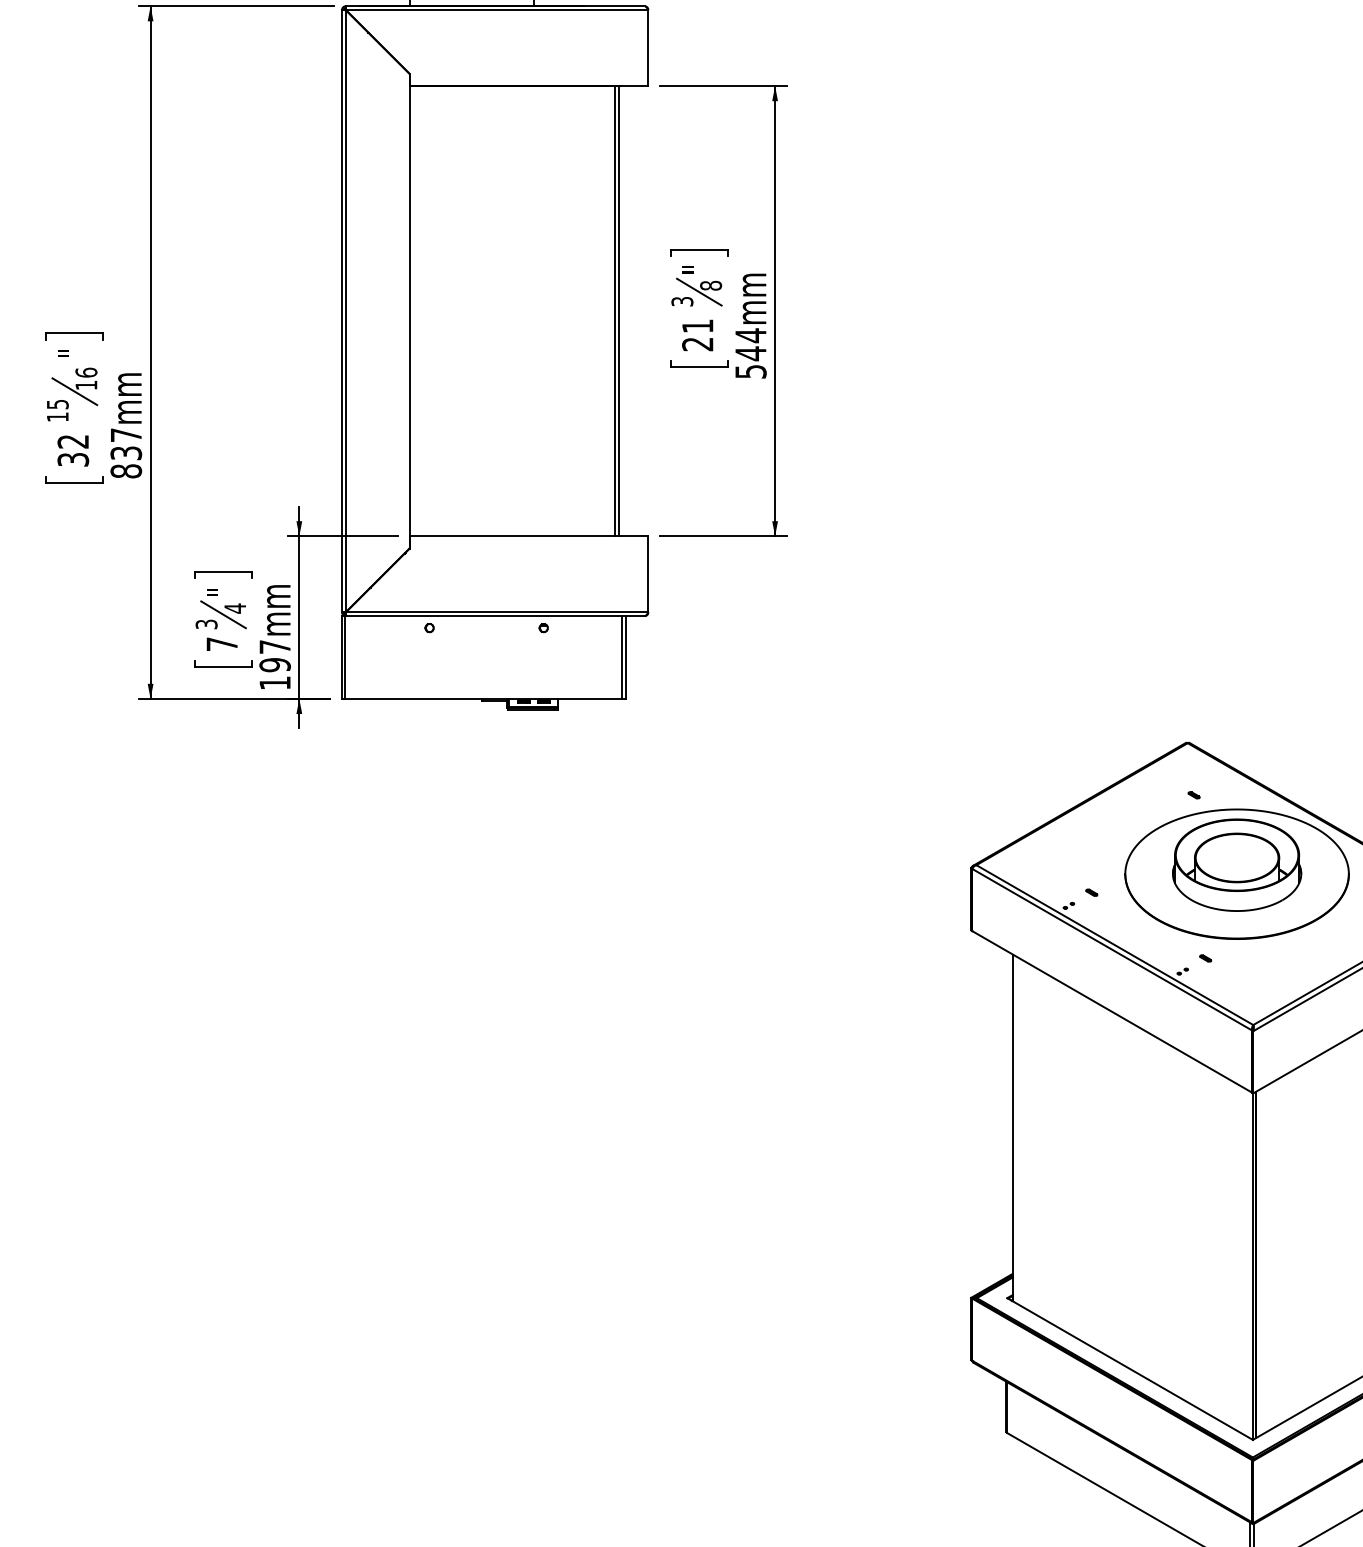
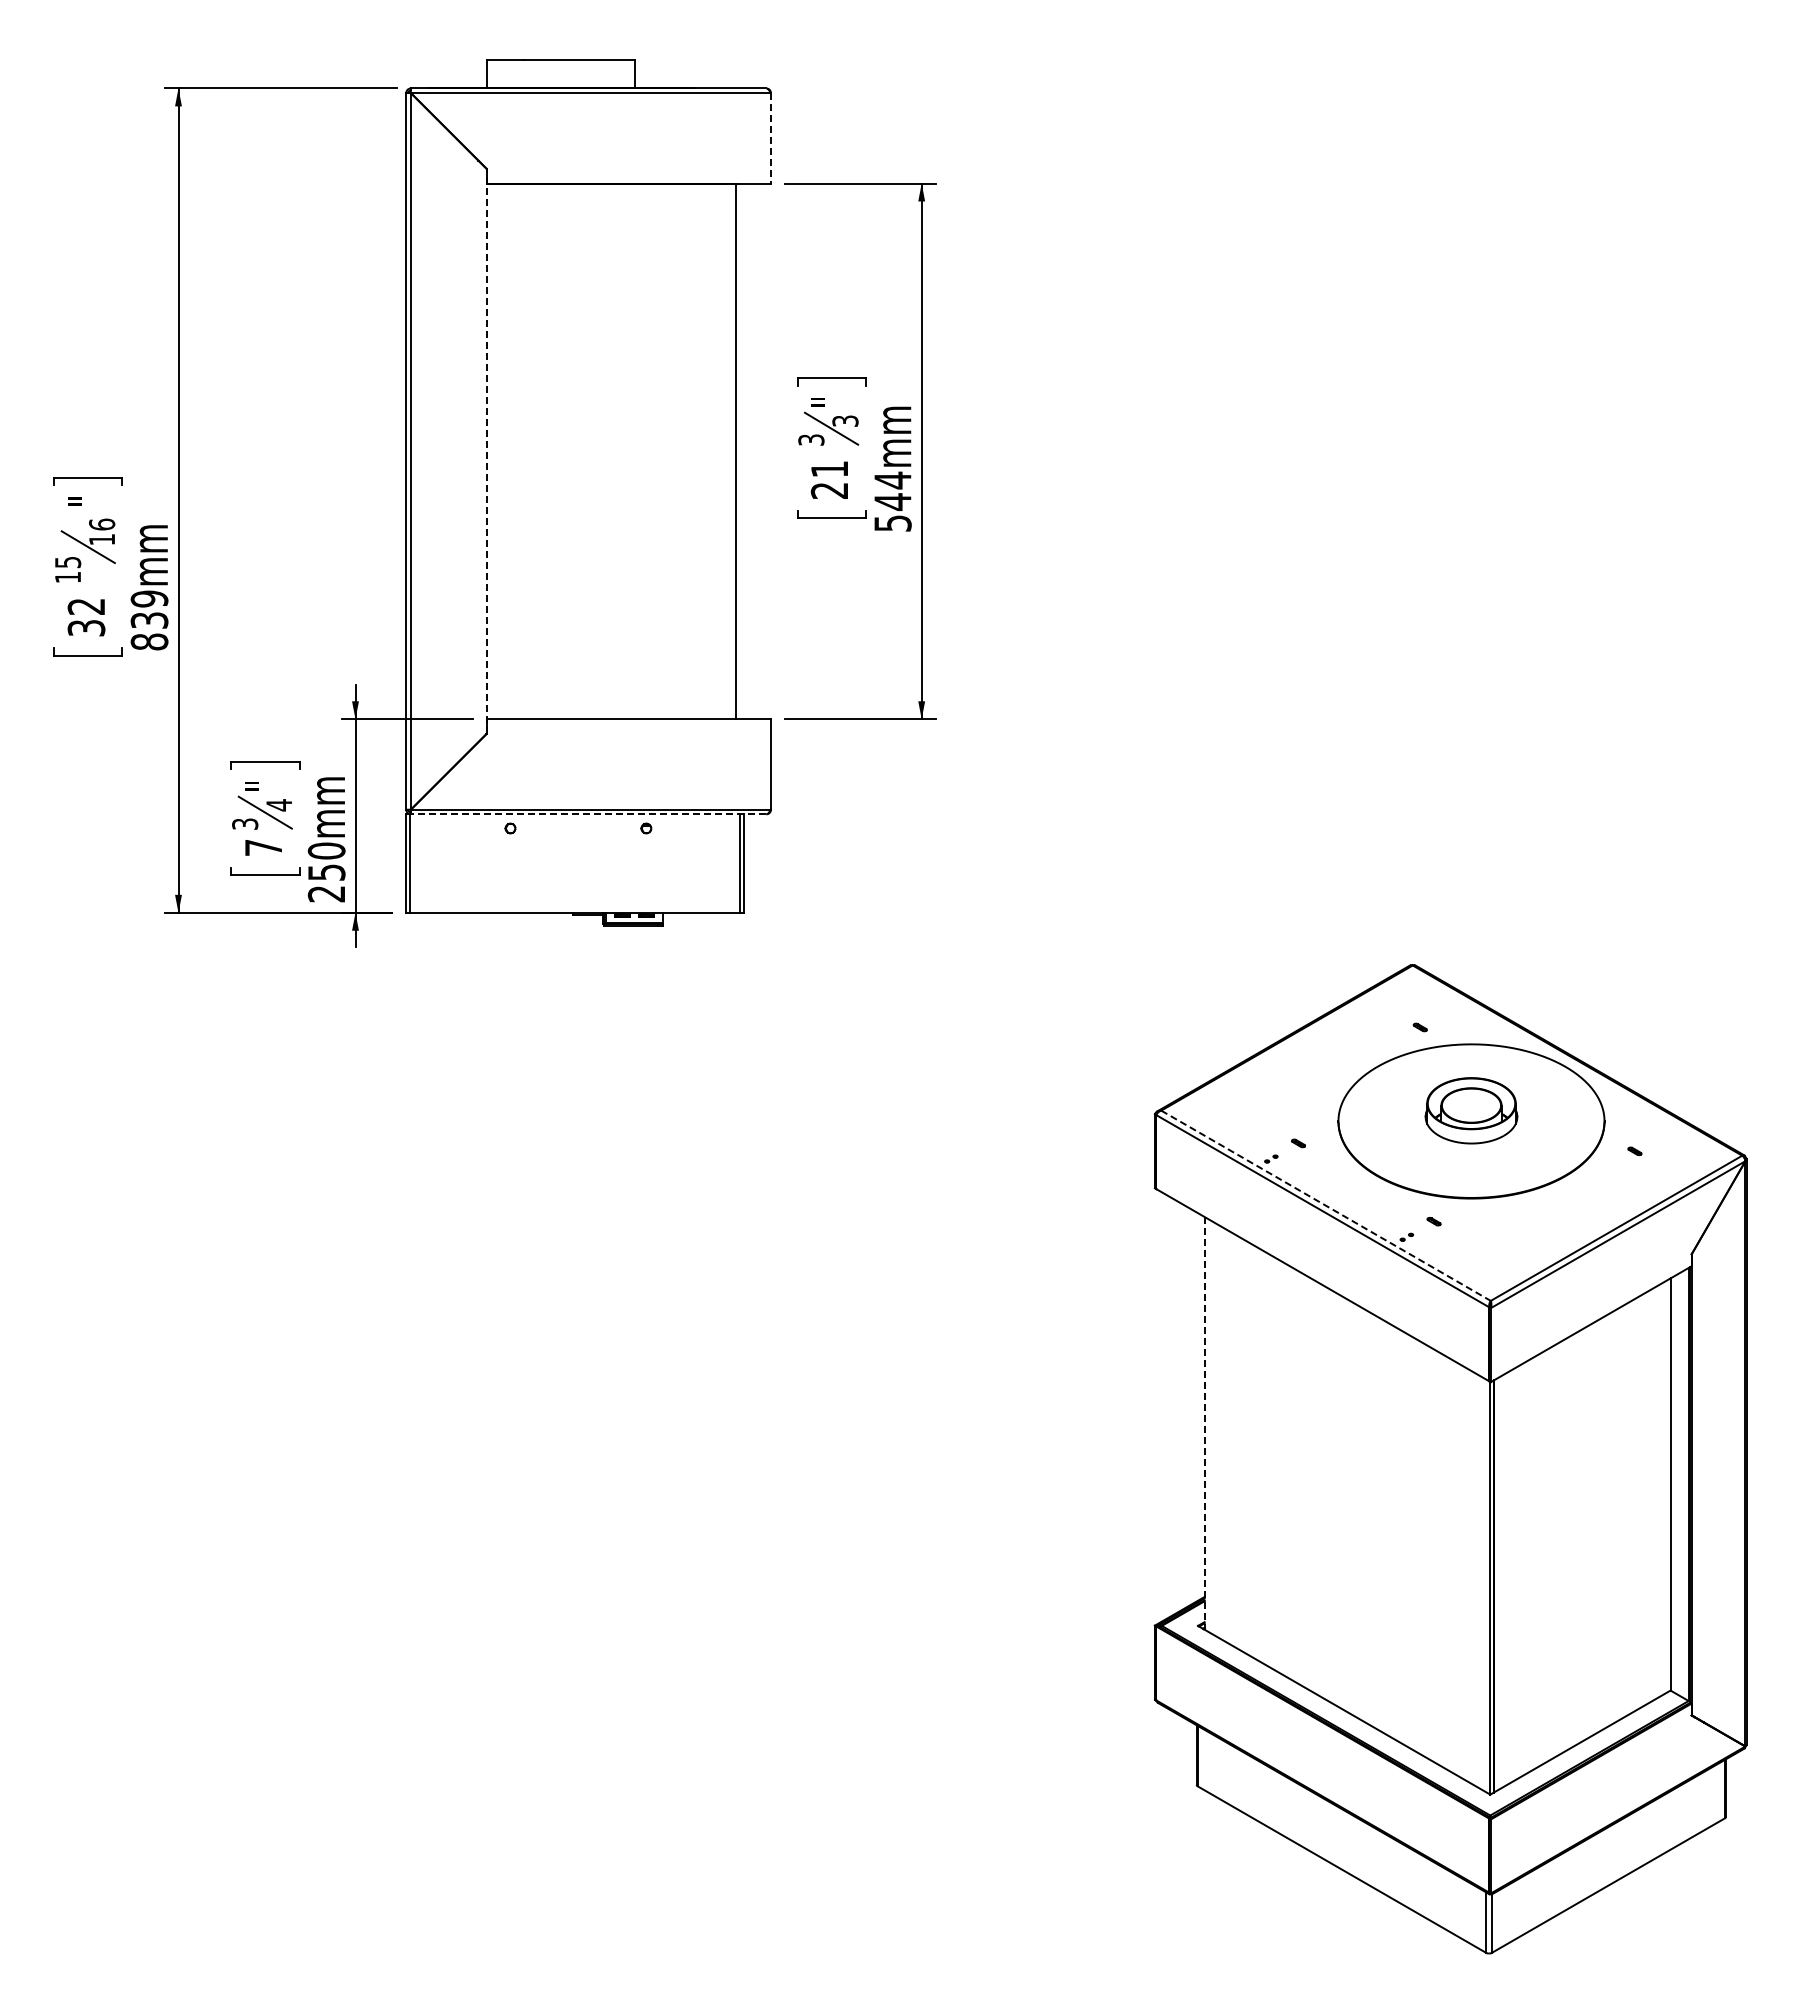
line: (648, 48) -> (770, 138), solid -> dashed
text: (711, 285) -> (845, 420), 8 -> 3
line: (409, 310) -> (486, 450), solid -> dashed
line: (615, 311) -> (731, 451), removed
text: (126, 434) -> (149, 598), 837mm -> 839mm
line: (495, 616) -> (588, 814), solid -> dashed
text: (274, 665) -> (326, 872), 197mm -> 250mm
part: (1237, 865) -> (1471, 1110), size x0.6
line: (1115, 945) -> (1326, 1206), solid -> dashed
line: (1012, 1128) -> (1204, 1423), solid -> dashed

